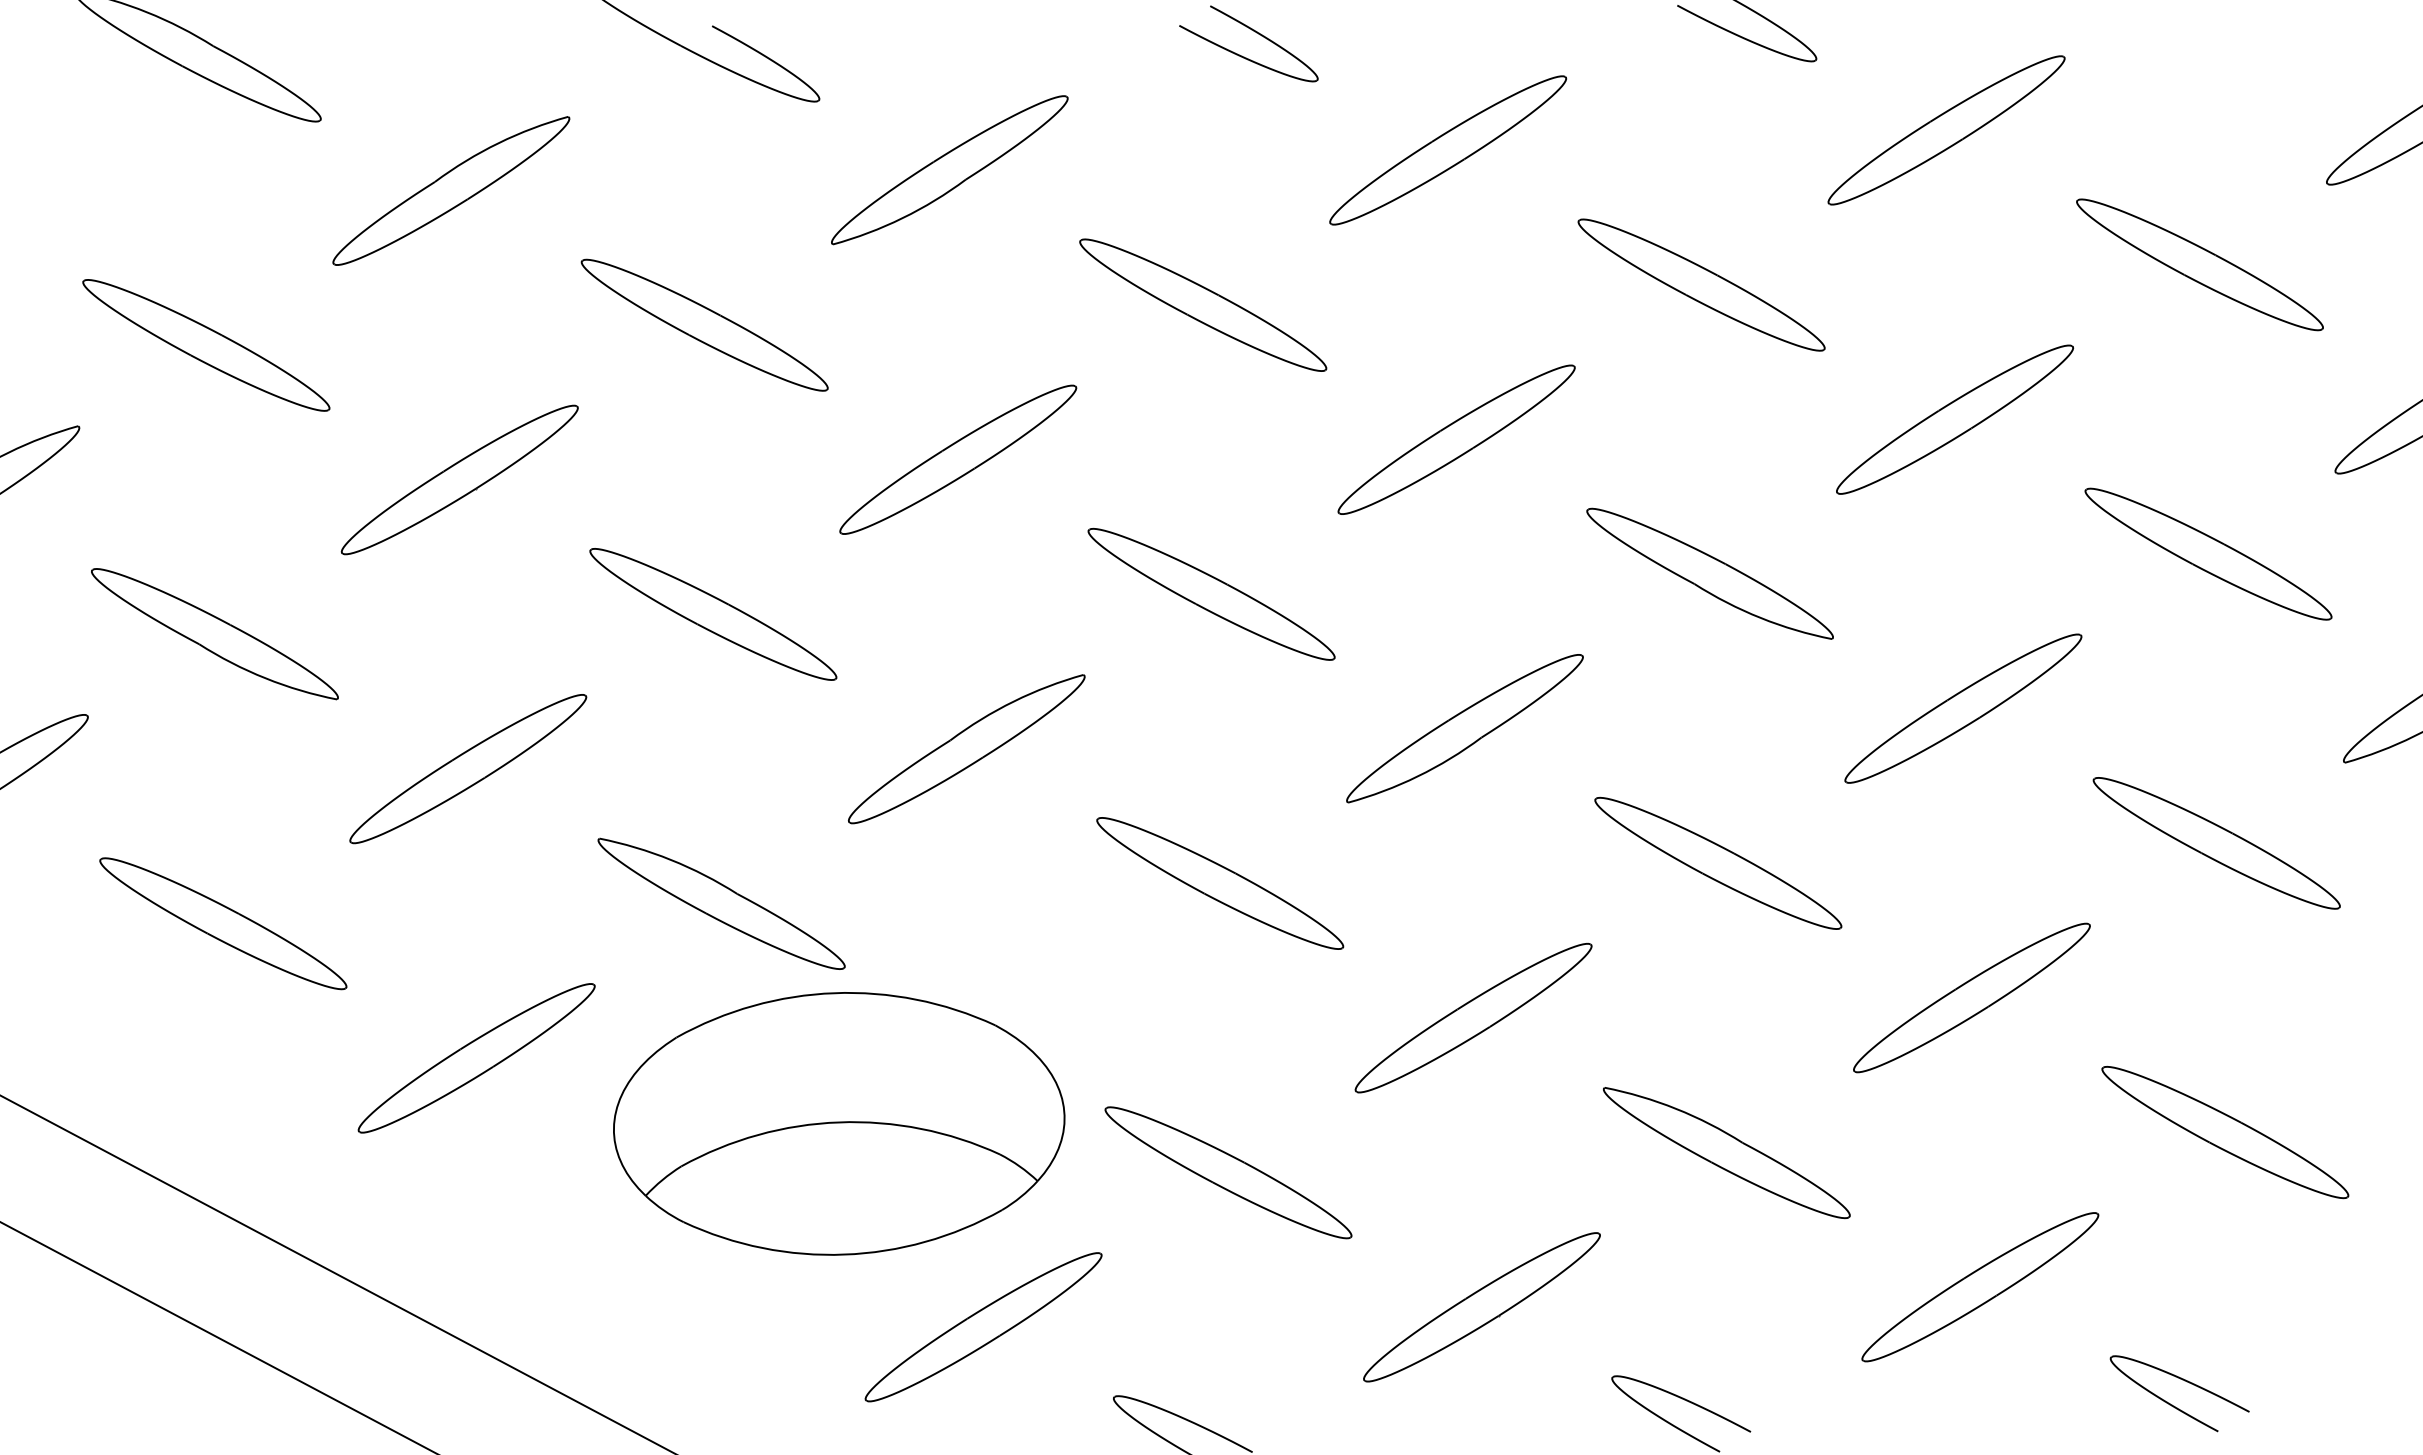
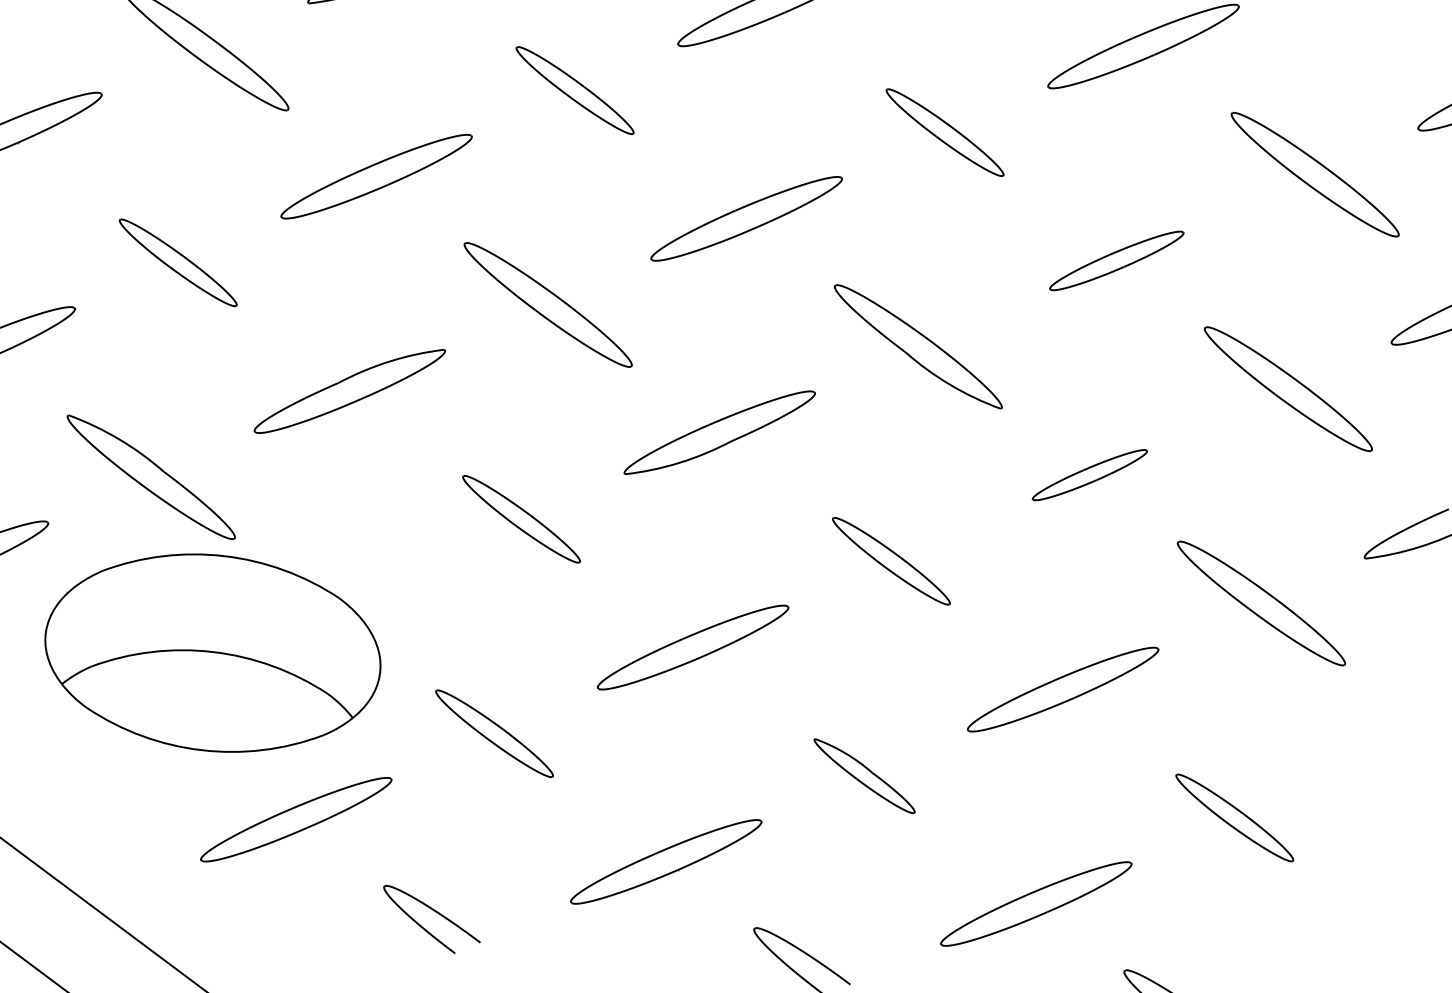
part: (1701, 284) -> (945, 132), size x0.7
part: (1203, 304) -> (575, 90), size x0.7
part: (1955, 419) -> (1117, 260), size x0.7
part: (713, 614) -> (178, 262), size x0.7
part: (1963, 708) -> (1089, 475), size x0.6
part: (1718, 862) -> (891, 560), size x0.7
part: (1220, 883) -> (521, 519), size x0.7
part: (2225, 1132) -> (1234, 817), size x0.7
part: (1726, 1153) -> (864, 776), size x0.6
part: (1228, 1172) -> (494, 733), size x0.7

